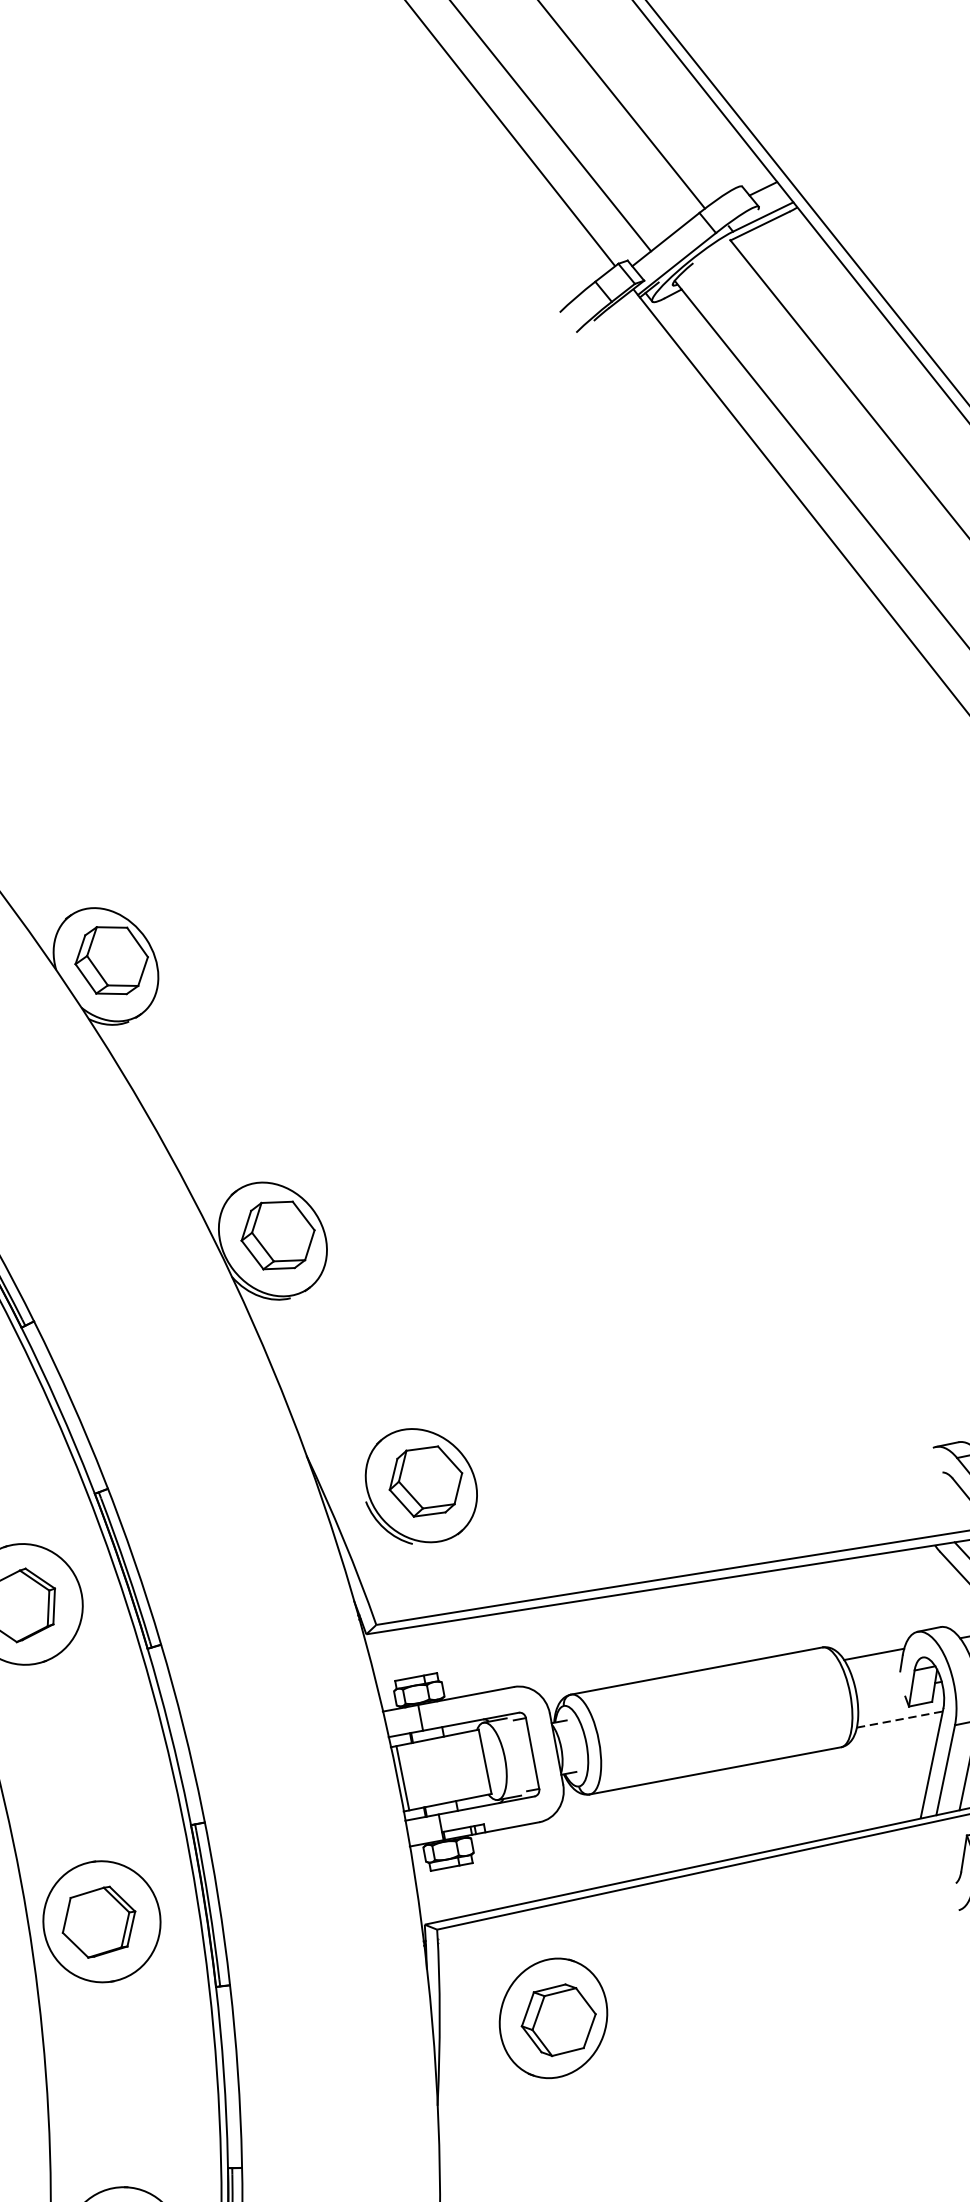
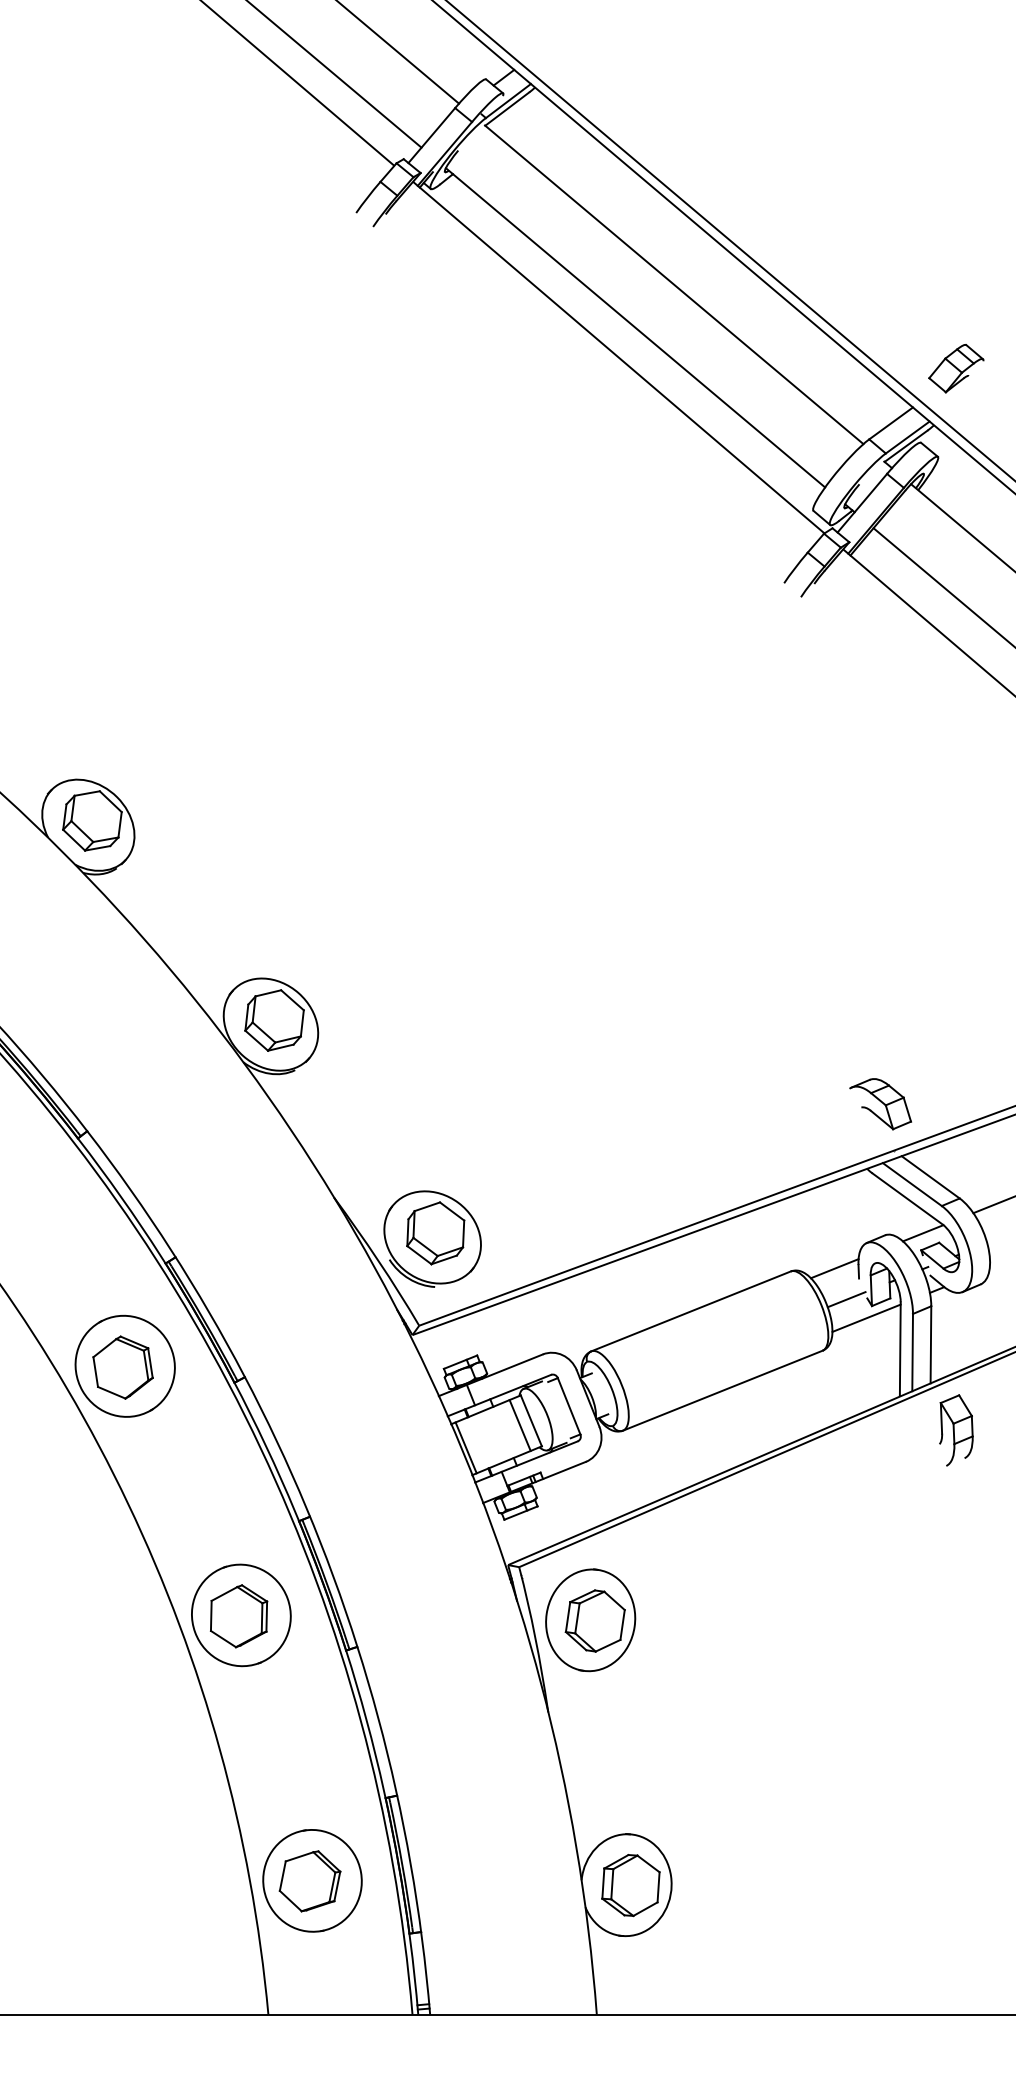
part: (420, 1486) -> (432, 1238), moved
line: (880, 1693) -> (846, 1299), added
line: (899, 1719) -> (866, 1318), dashed -> solid
line: (470, 1764) -> (519, 1425), added
part: (553, 2018) -> (590, 1620), moved

